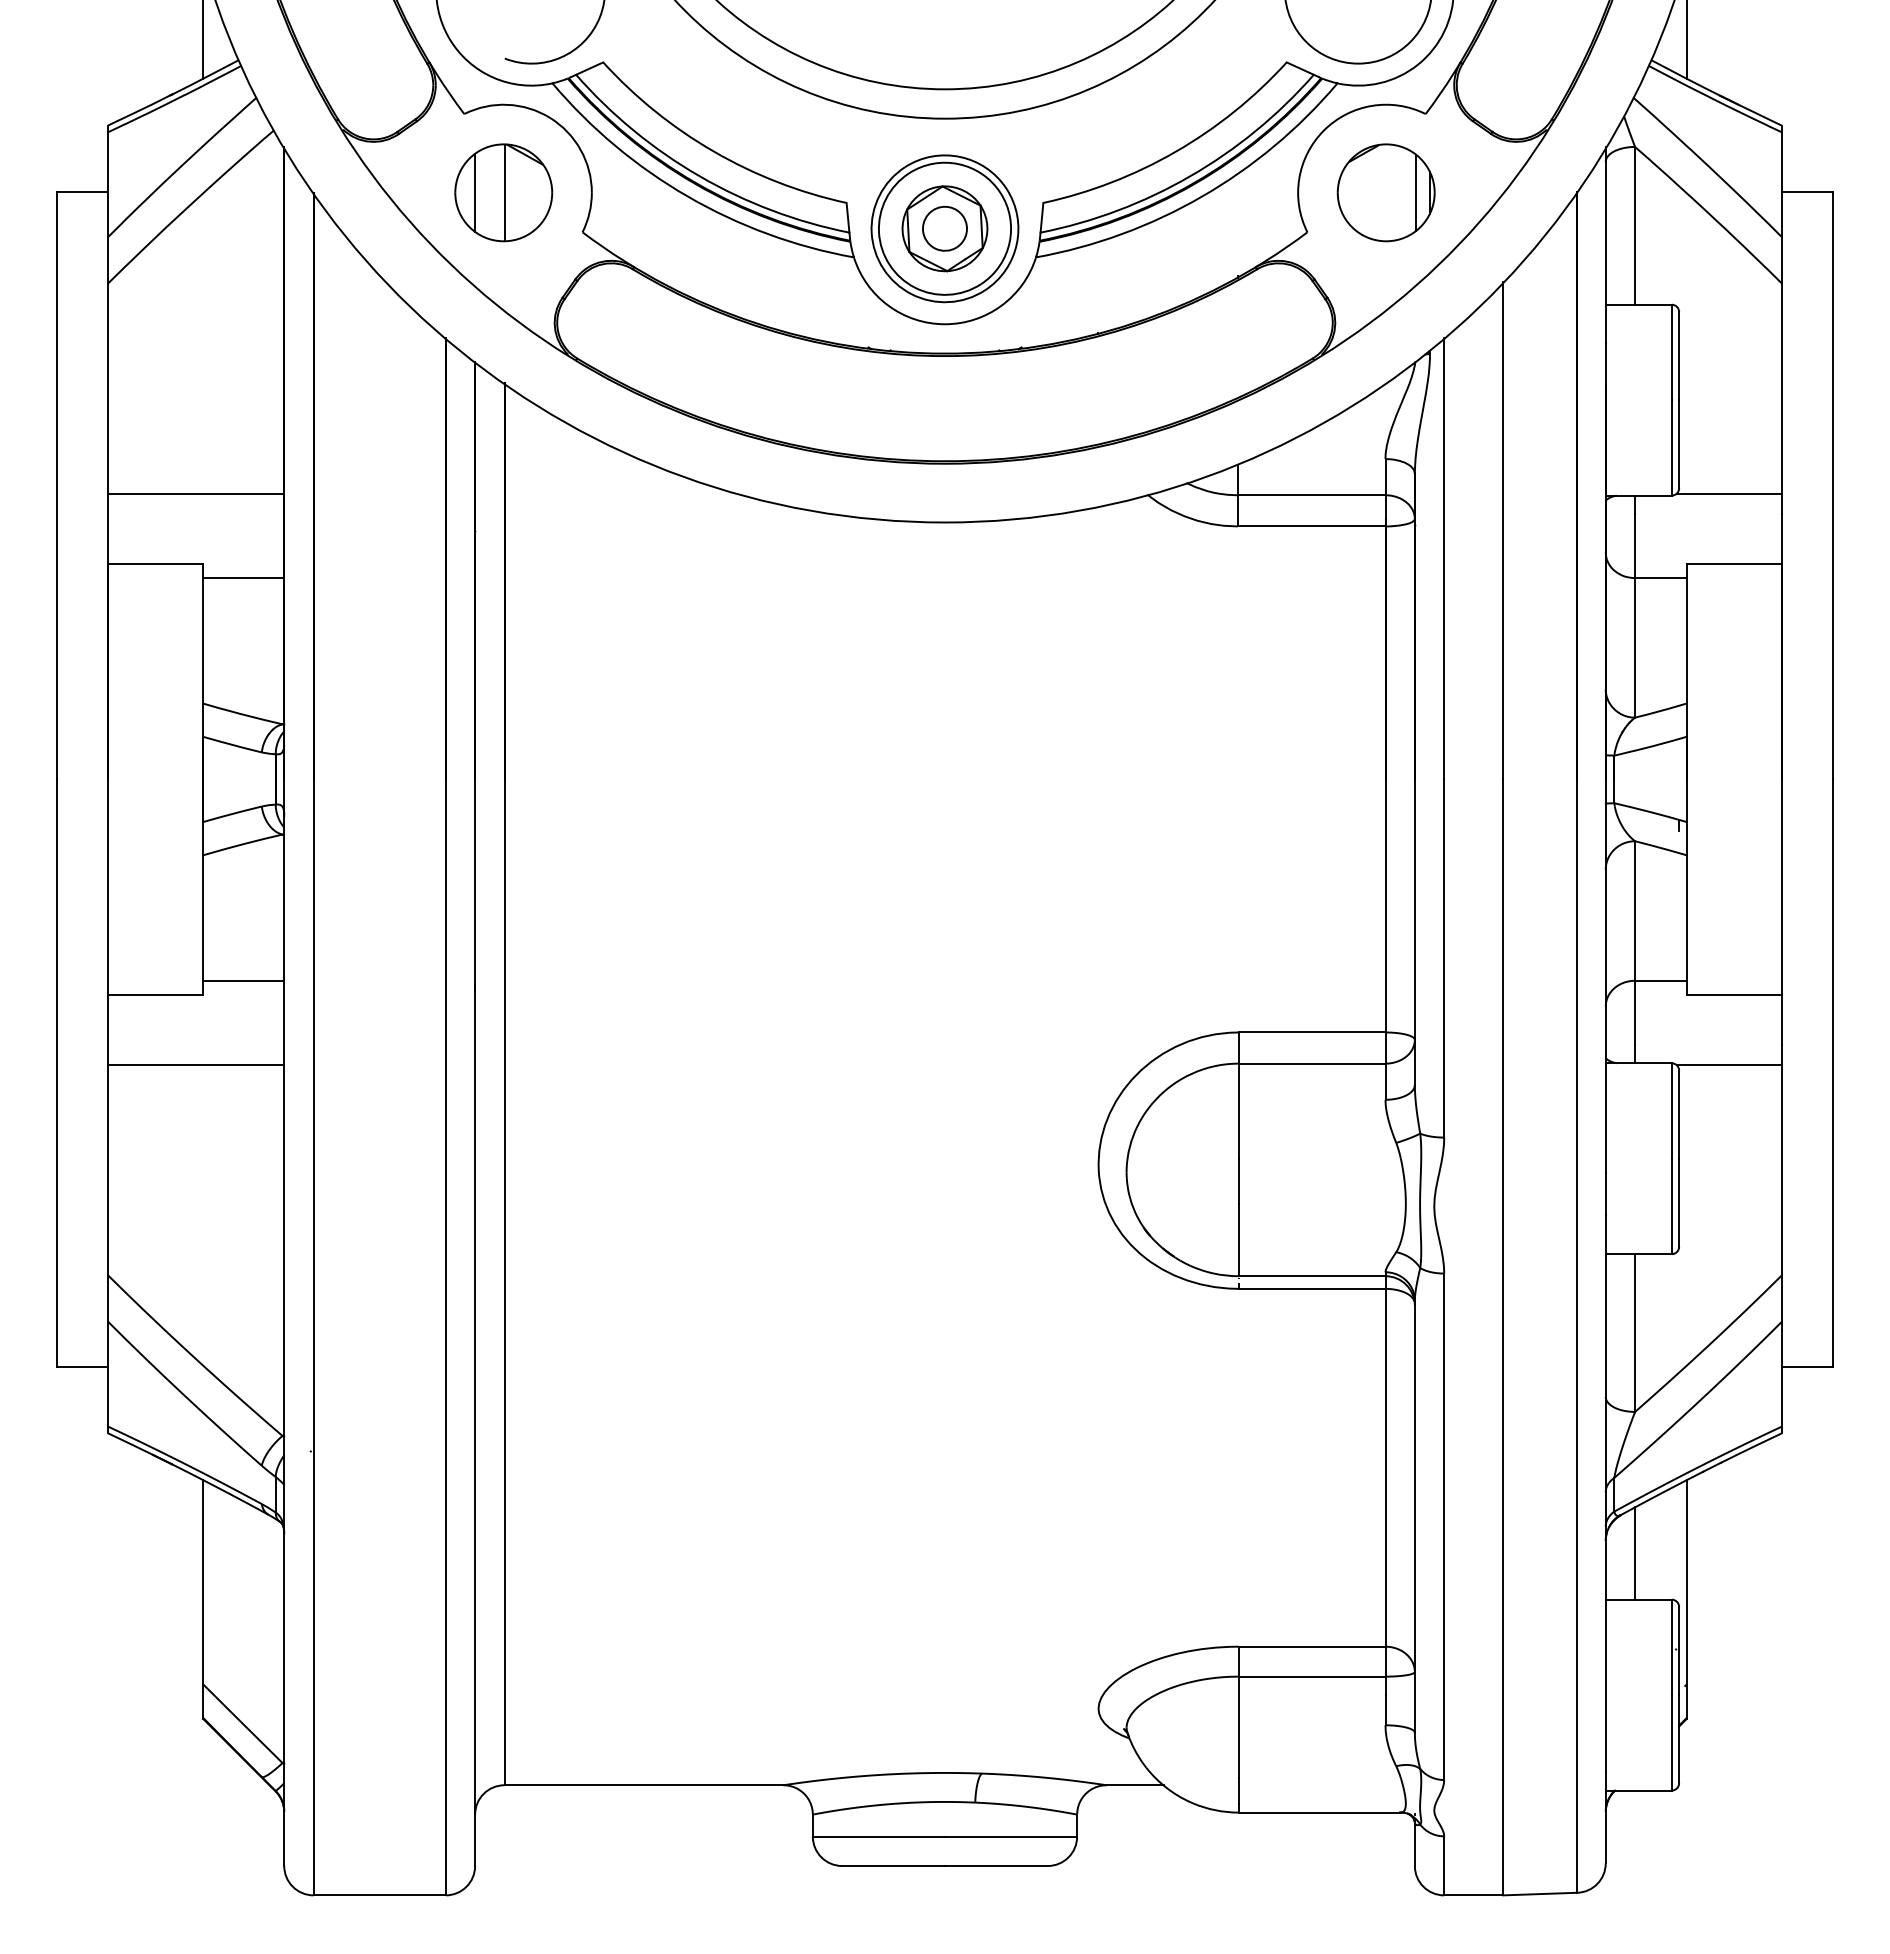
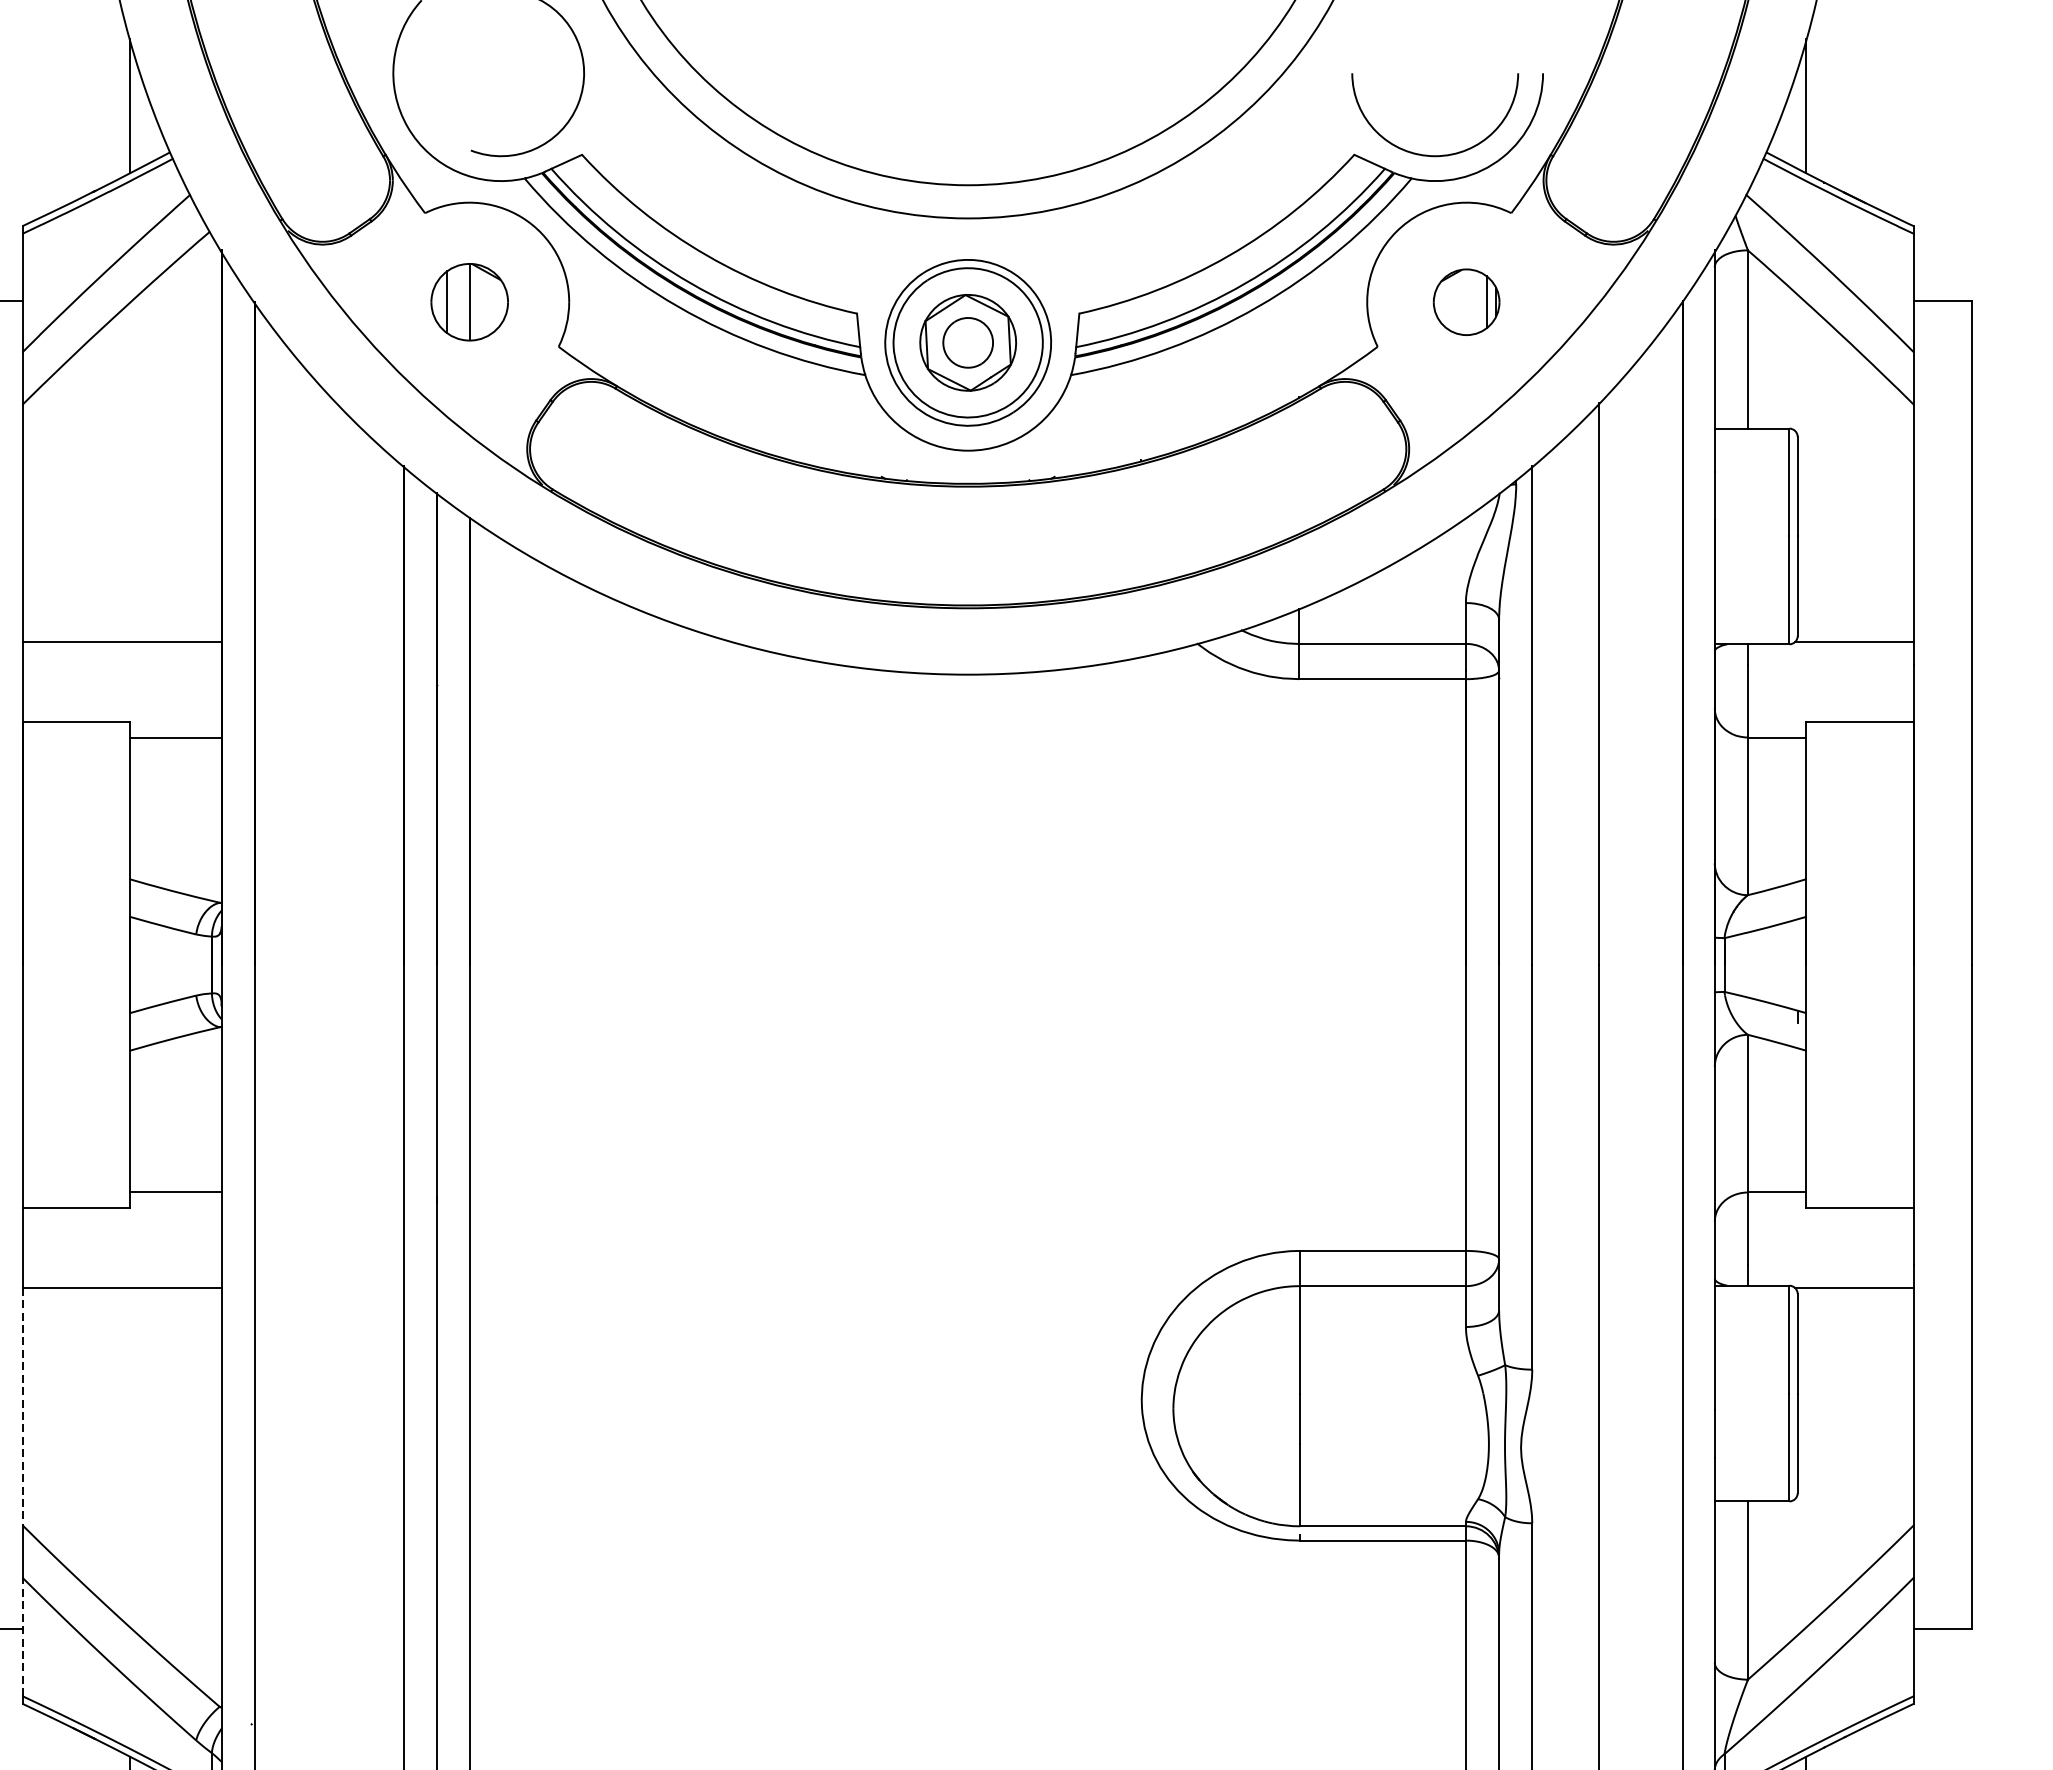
part: (503, 192) -> (469, 301), size x0.7
part: (1385, 192) -> (1465, 301), size x0.6
line: (108, 1170) -> (23, 1406), solid -> dashed
line: (108, 1373) -> (23, 1636), solid -> dashed

